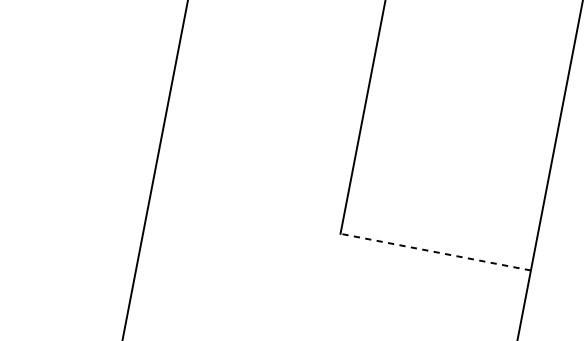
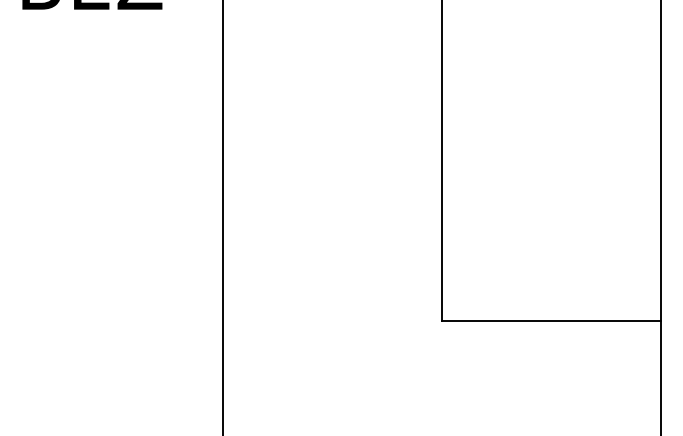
line: (435, 251) -> (550, 320), dashed -> solid

